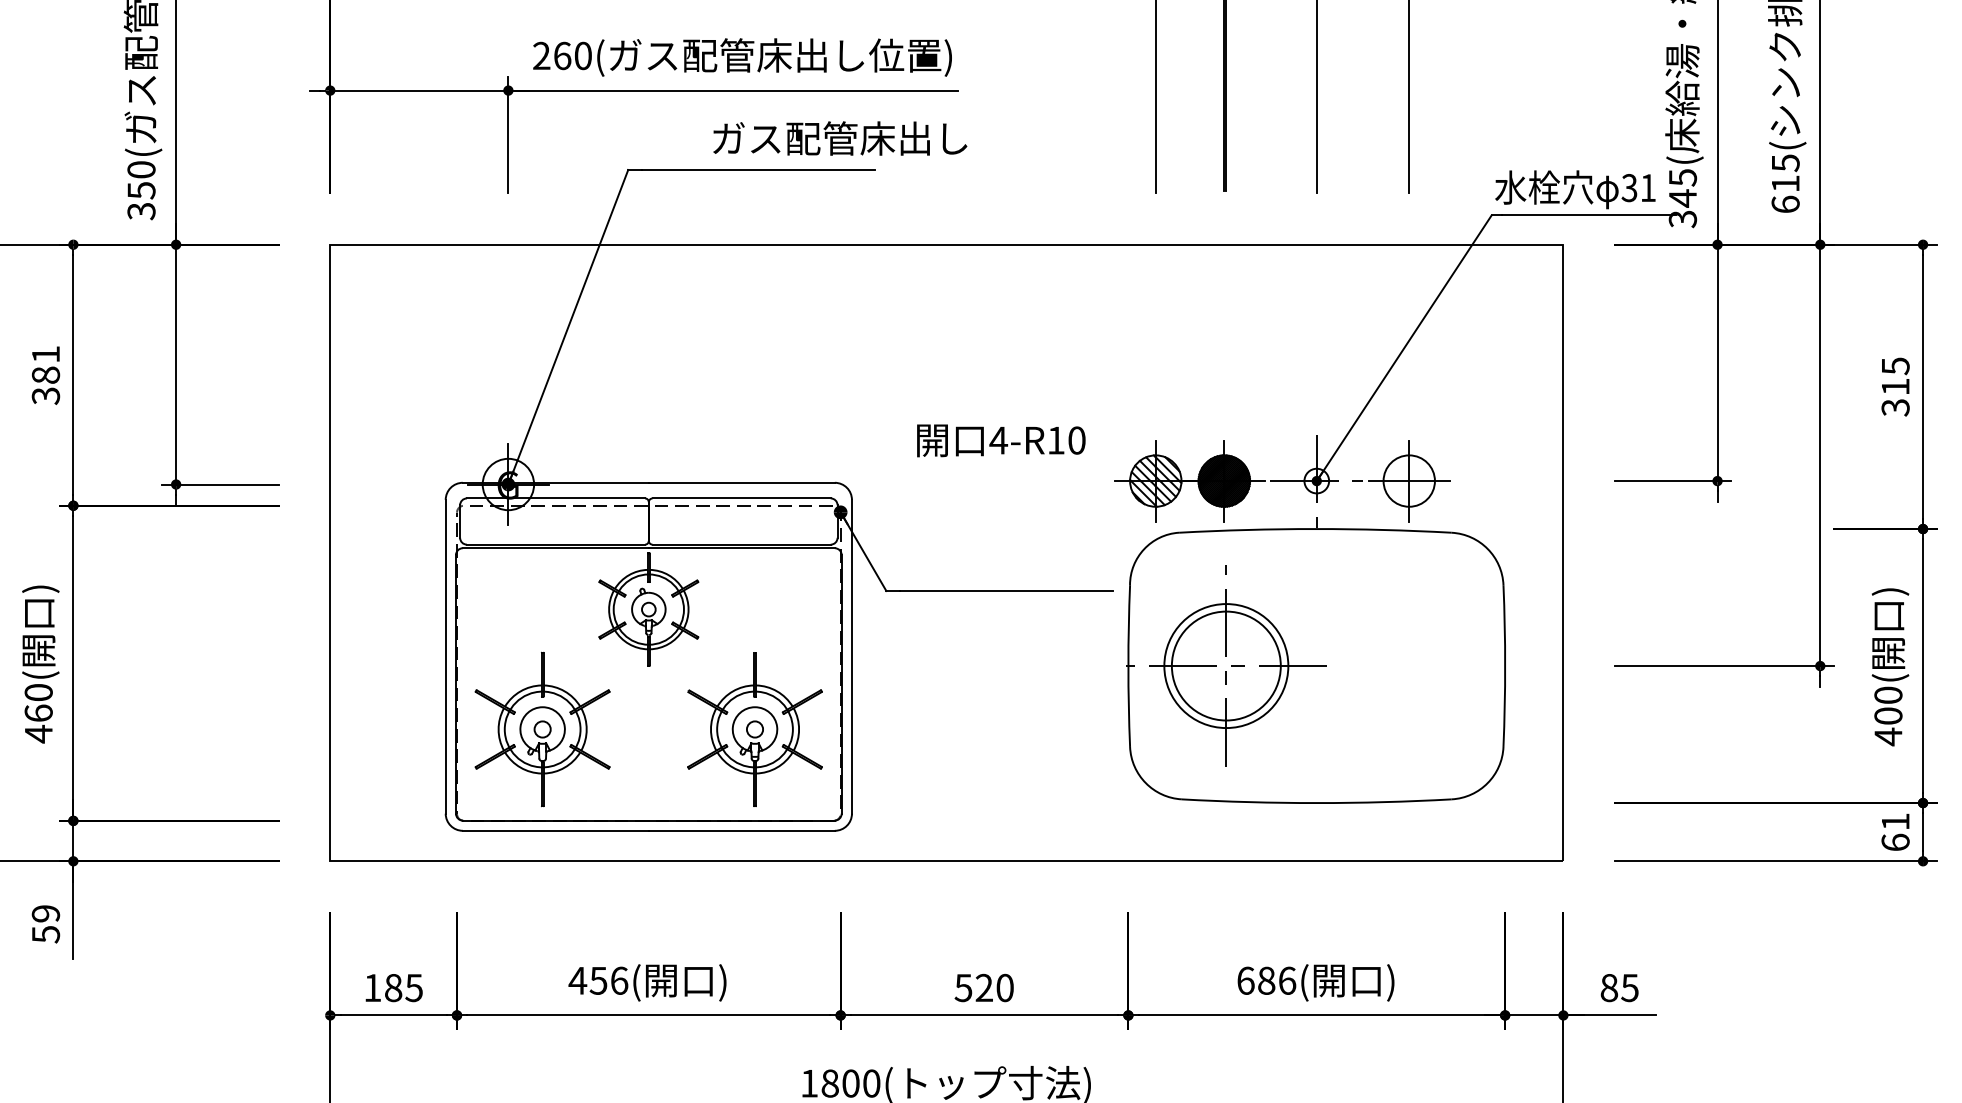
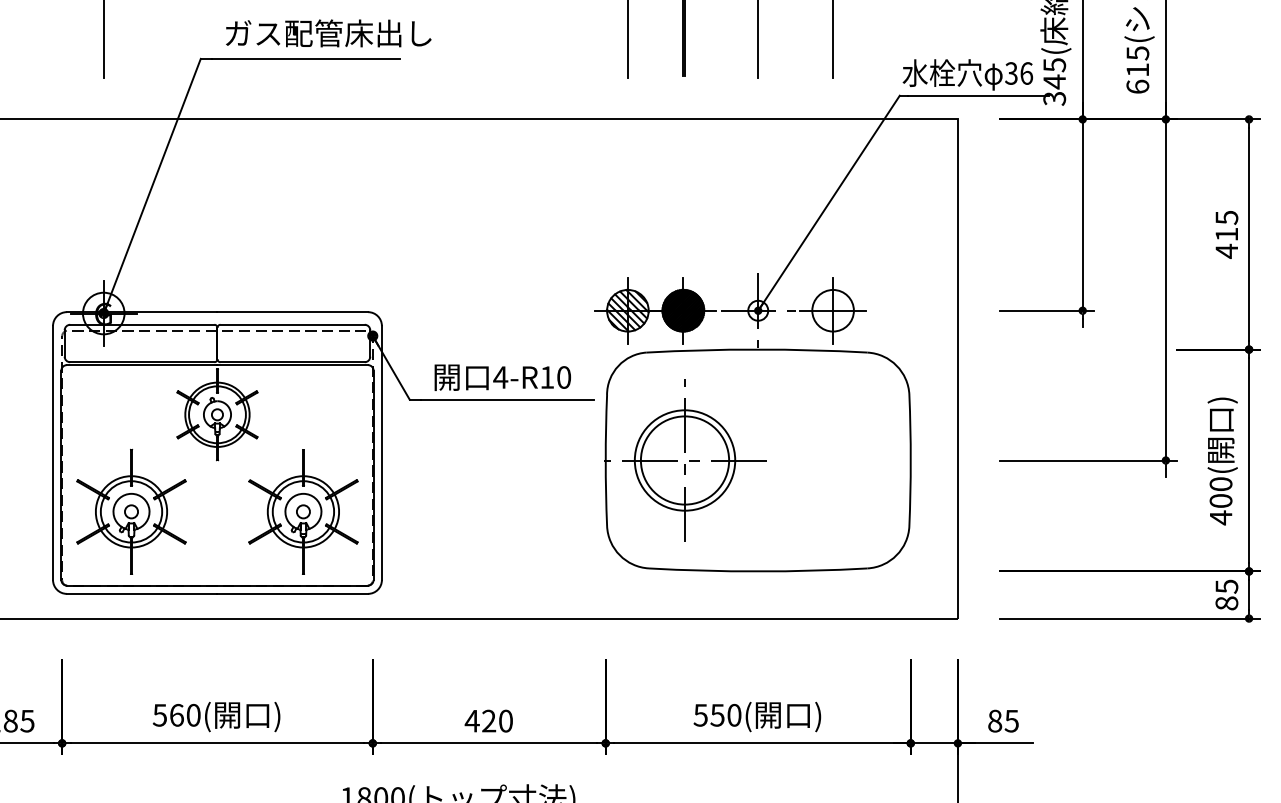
text: (840, 138) -> (328, 33), moved
text: (1648, 188) -> (1026, 73), 31 -> 36
text: (1895, 407) -> (1226, 251), 315 -> 415
text: (1001, 440) -> (502, 377), moved
text: (1895, 832) -> (1226, 595), 61 -> 85
text: (598, 980) -> (176, 715), 456( -> 560(
text: (1266, 980) -> (717, 715), 686( -> 550(
text: (963, 988) -> (472, 721), 520 -> 420

